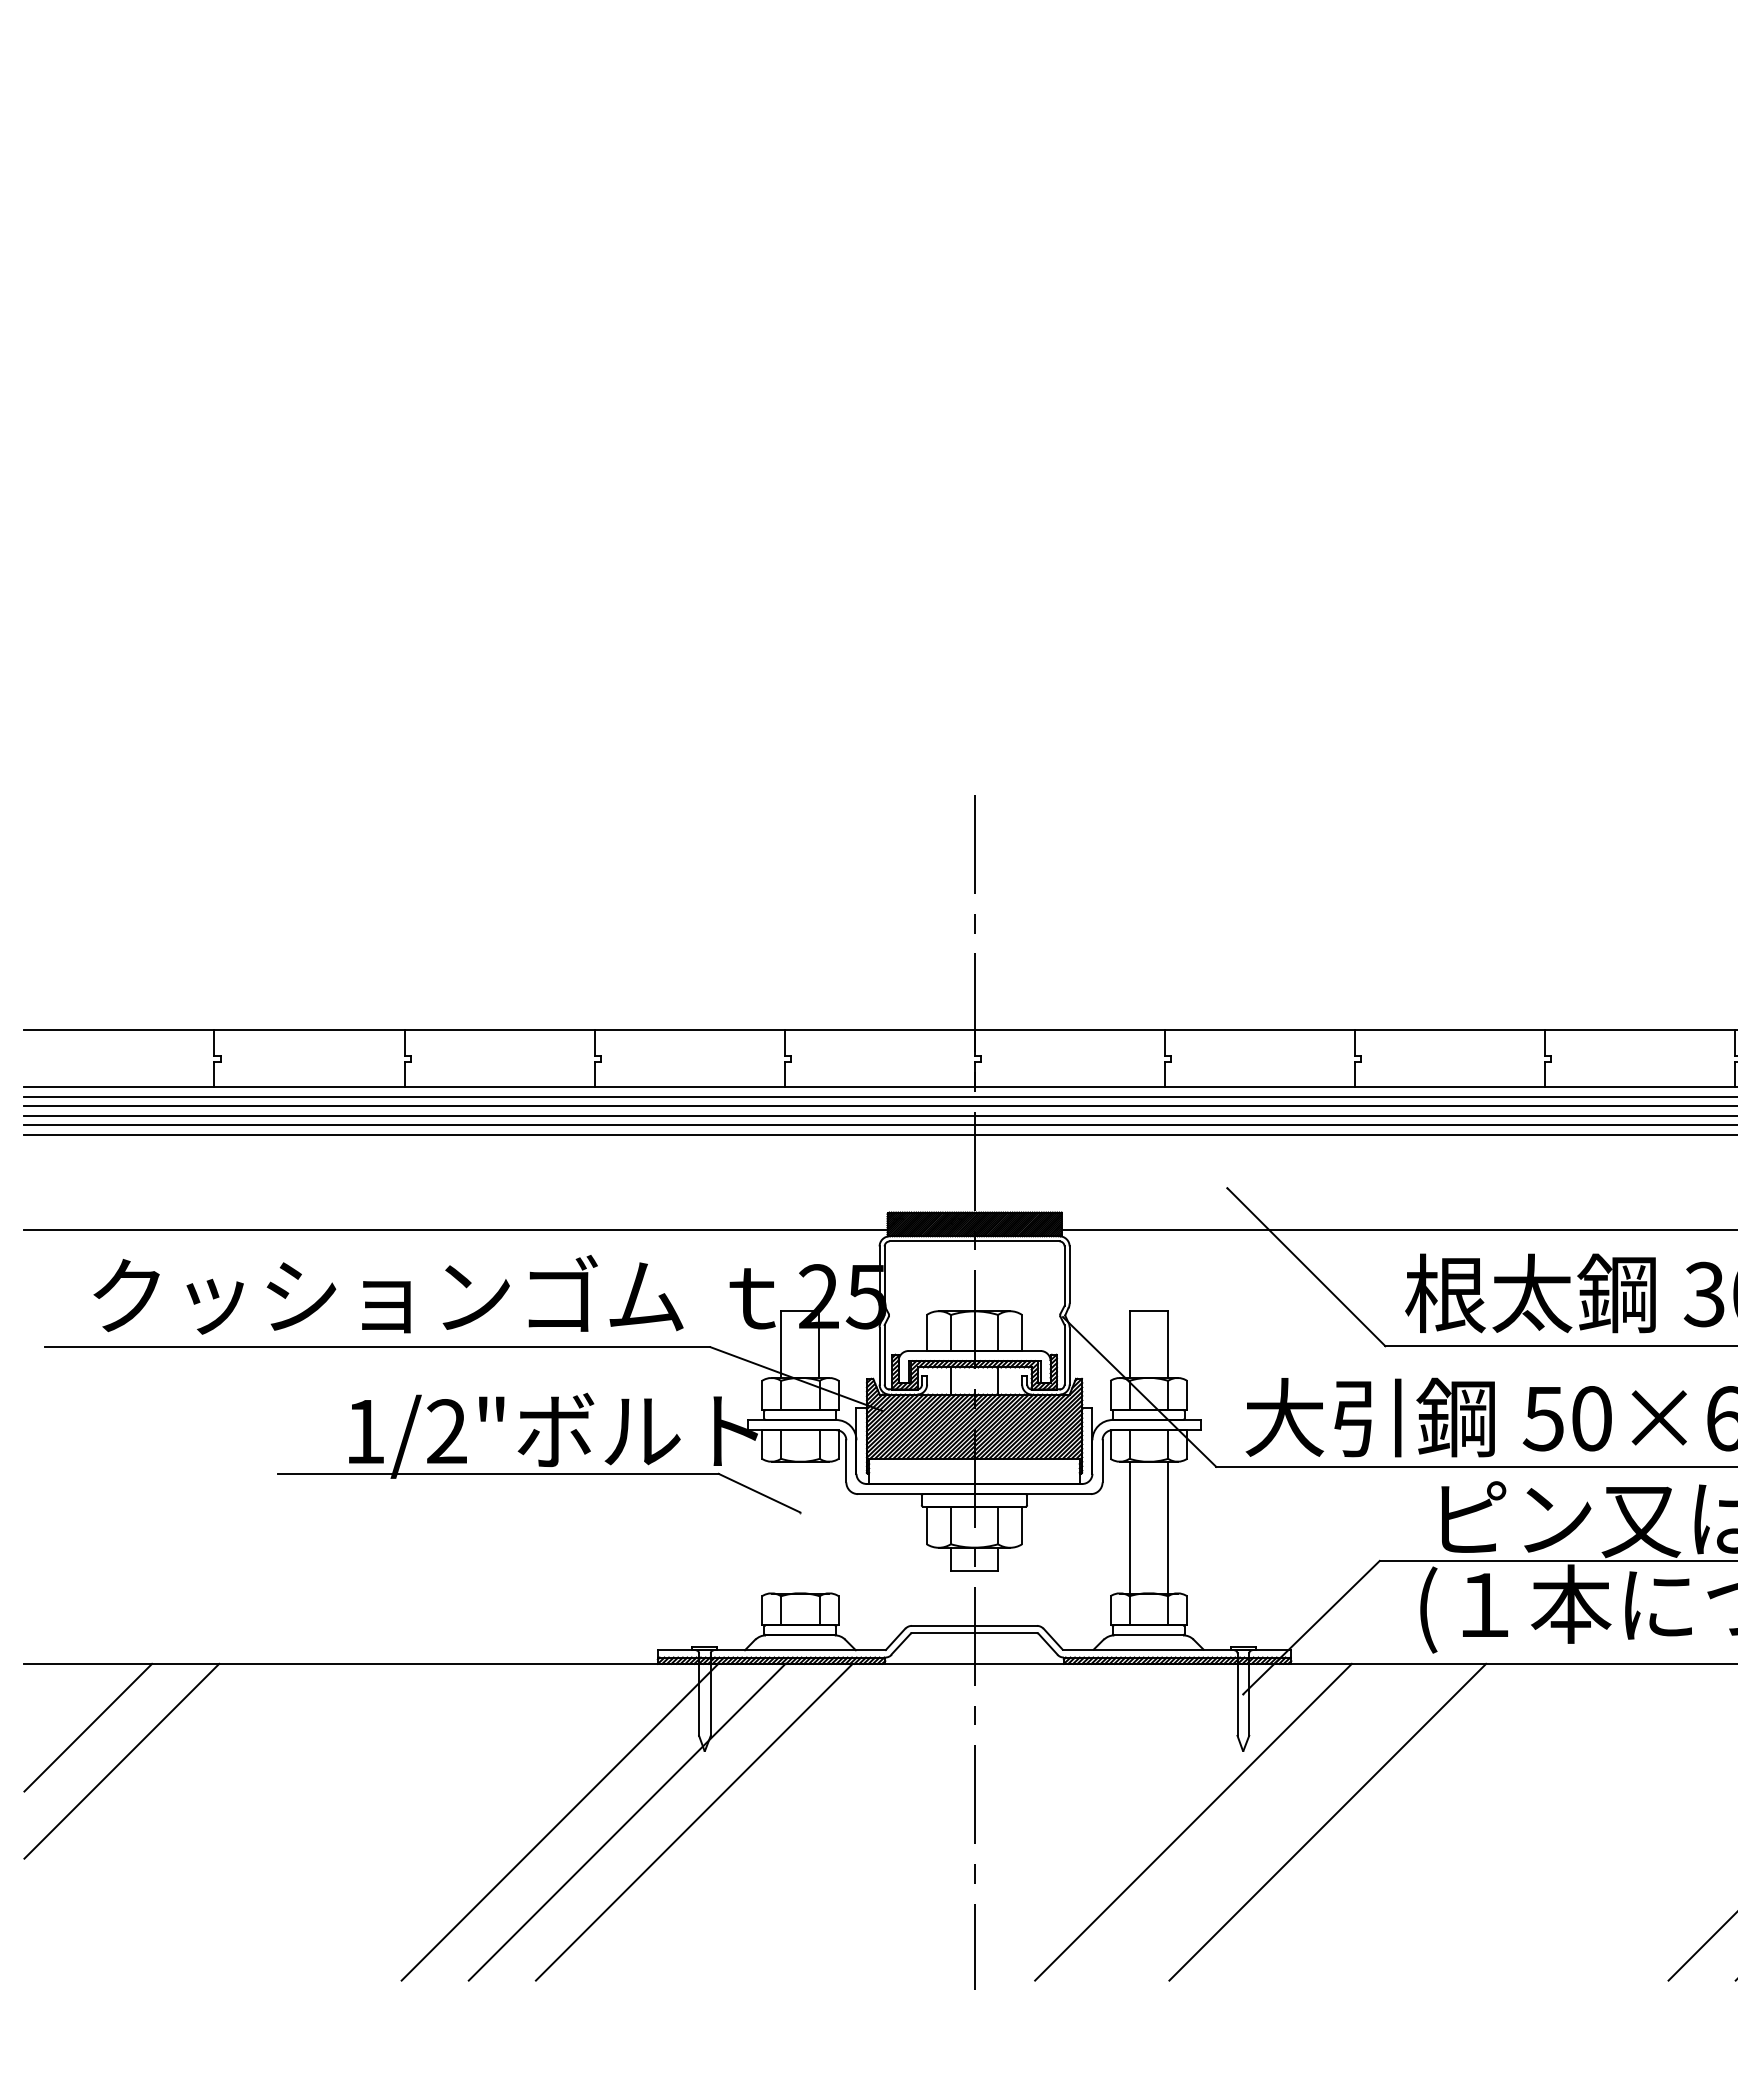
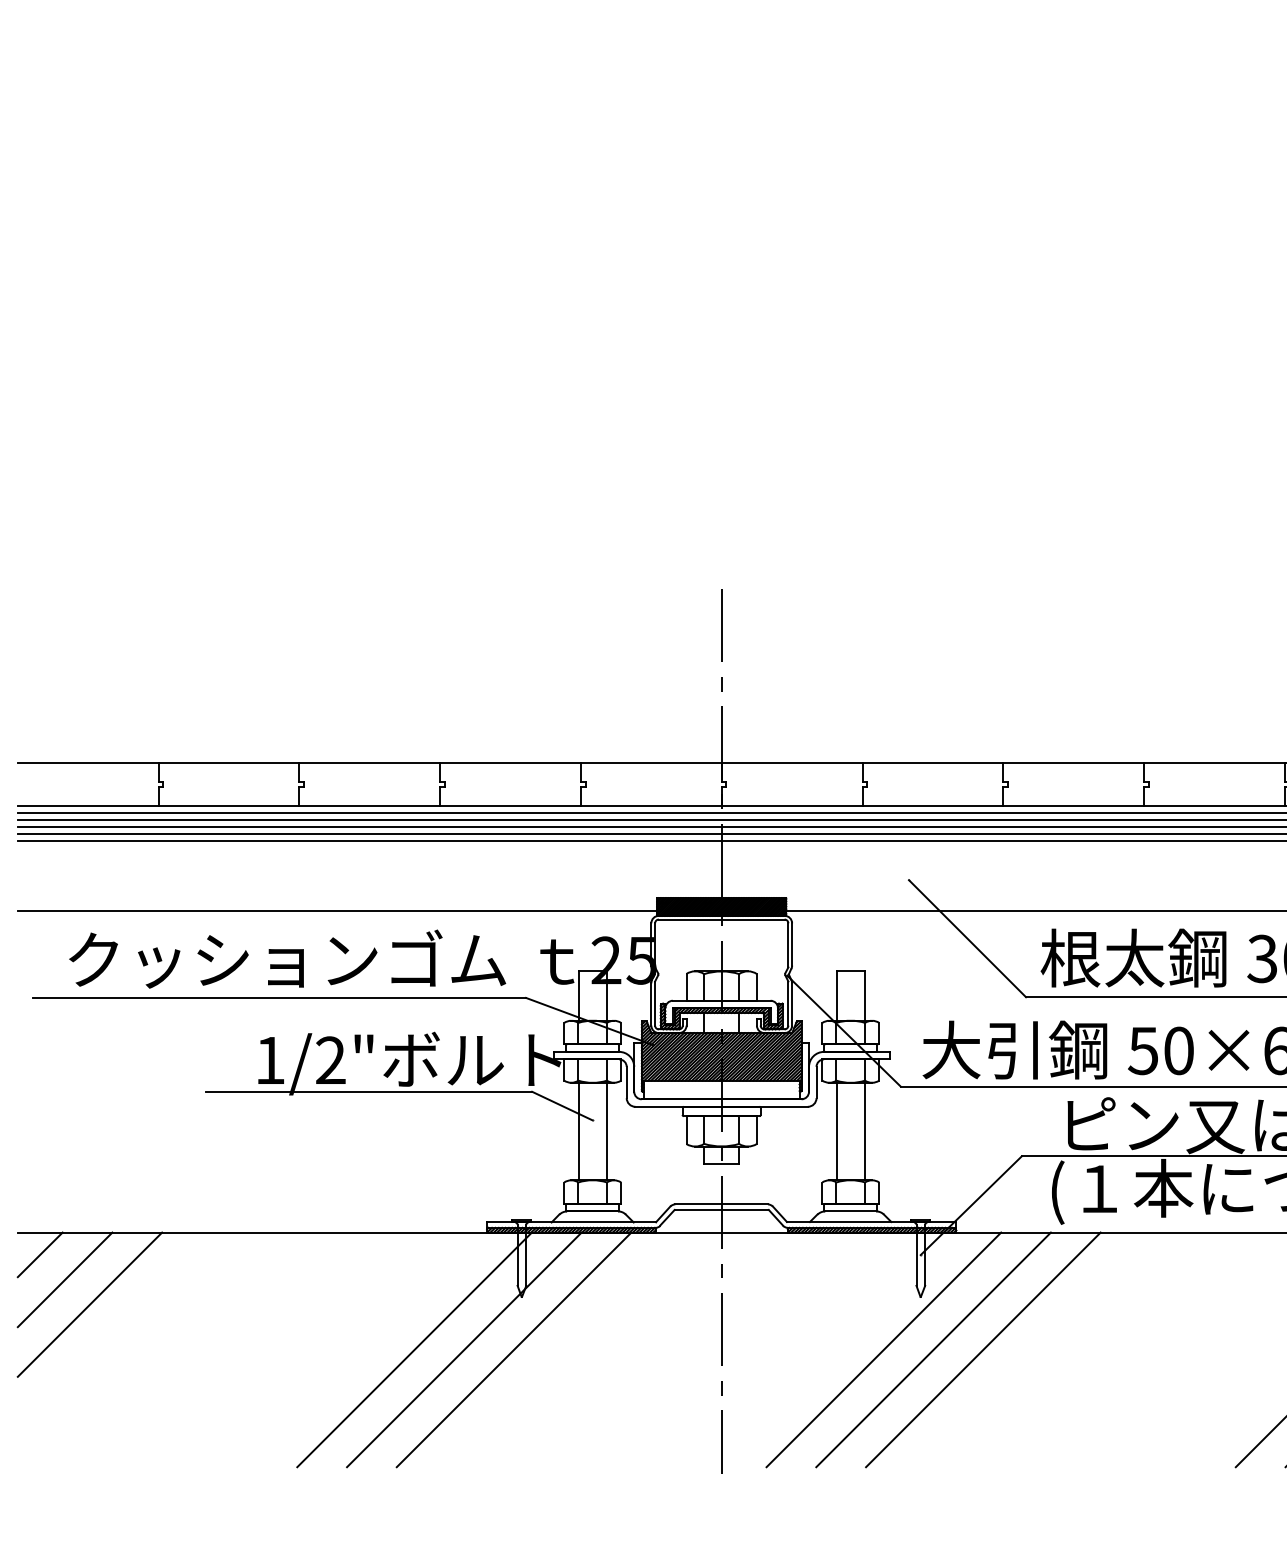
line: (781, 1527) -> (578, 1131), added
line: (819, 1527) -> (606, 1131), added
line: (54, 1693) -> (40, 1254), added
line: (1260, 1821) -> (933, 1349), added

